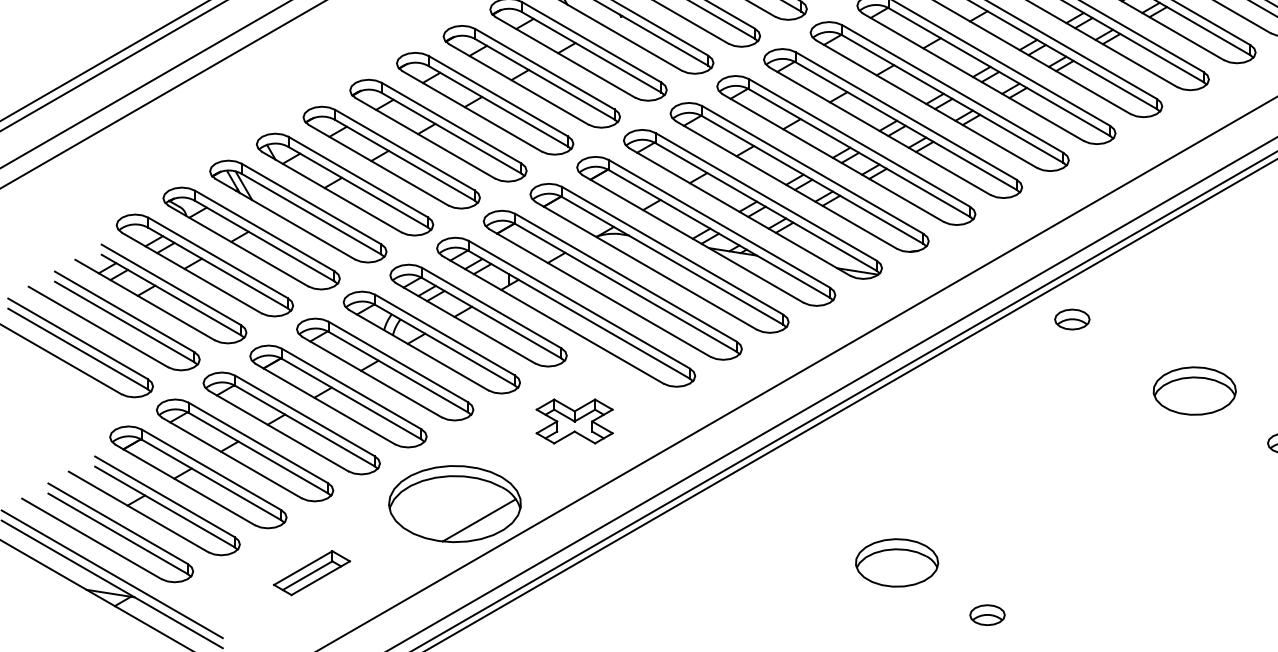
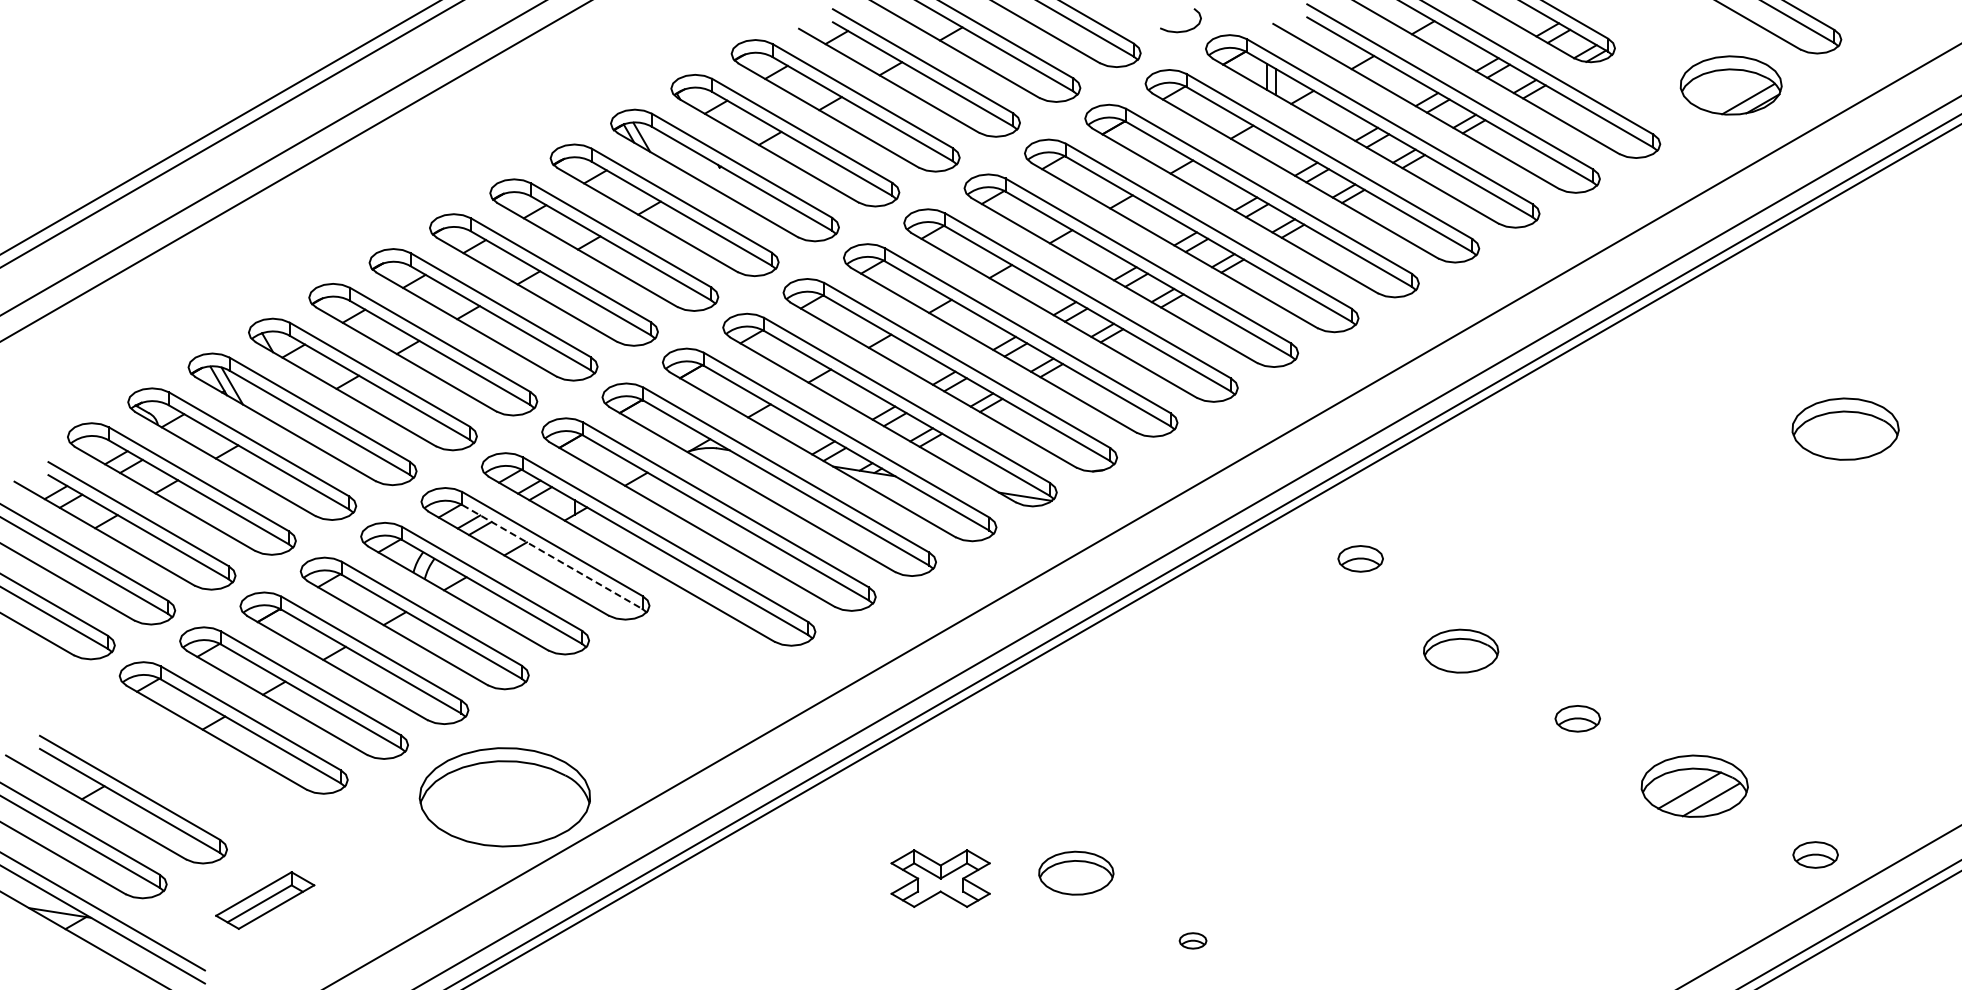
line: (491, 318) -> (552, 557), solid -> dashed
part: (1072, 319) -> (1360, 558), moved
part: (1195, 390) -> (1461, 650), size x0.7
part: (574, 421) -> (940, 878), moved
part: (198, 477) -> (173, 762), removed
line: (479, 520) -> (536, 818), removed
part: (897, 562) -> (1076, 872), size x0.7
part: (312, 573) -> (265, 900), moved
part: (987, 614) -> (1192, 940), size x0.6

